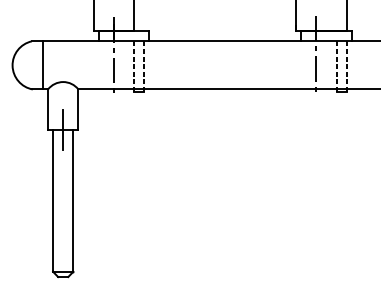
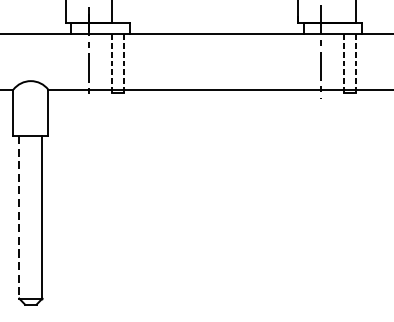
line: (42, 65) -> (7, 62), removed
line: (63, 129) -> (31, 135), removed
line: (53, 200) -> (19, 216), solid -> dashed

